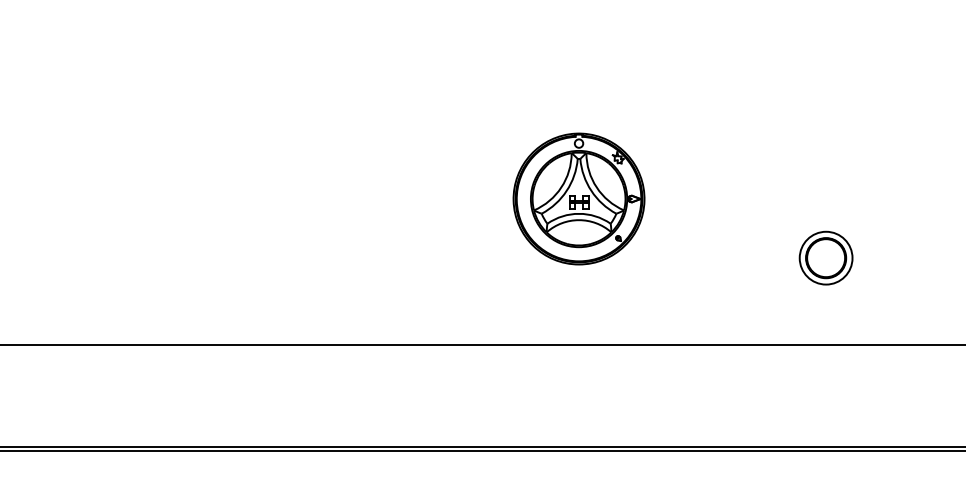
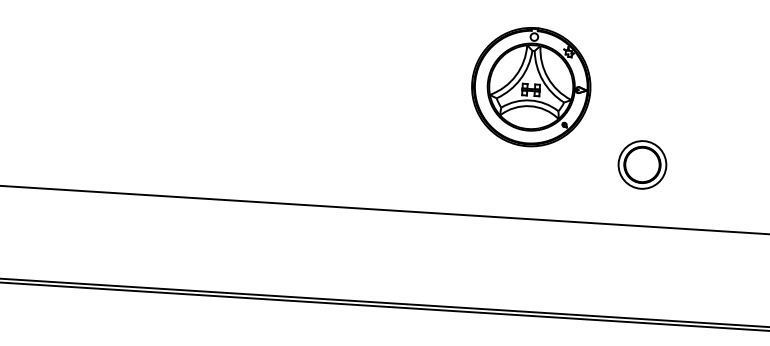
part: (578, 198) -> (530, 86), moved
part: (825, 257) -> (641, 164), moved

